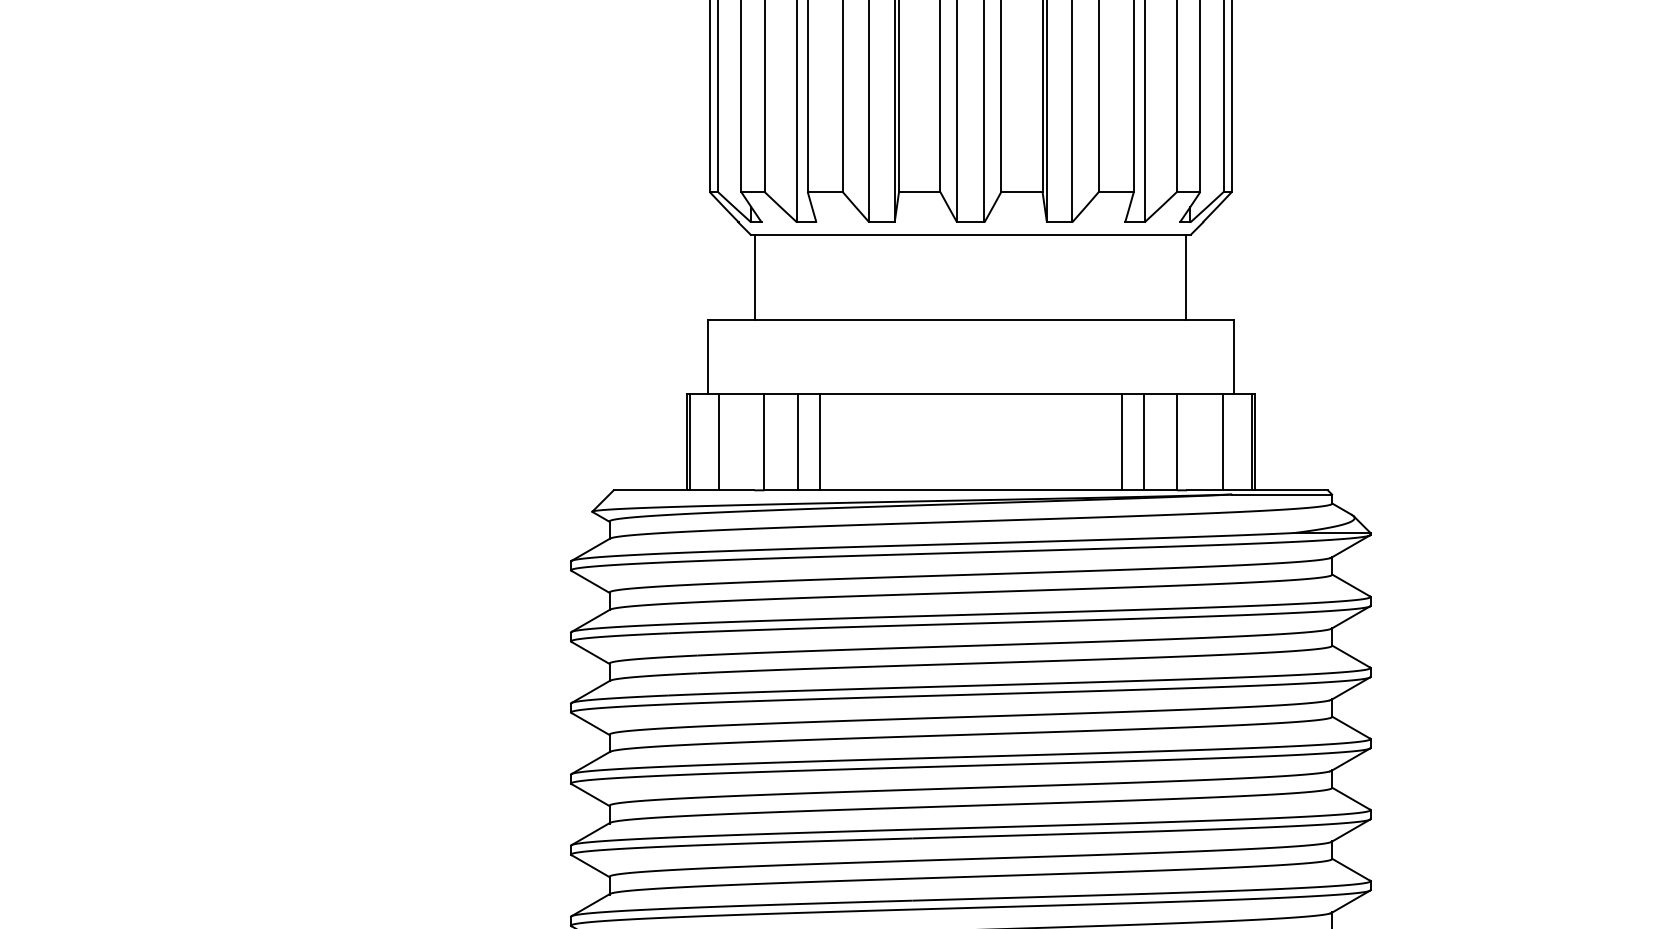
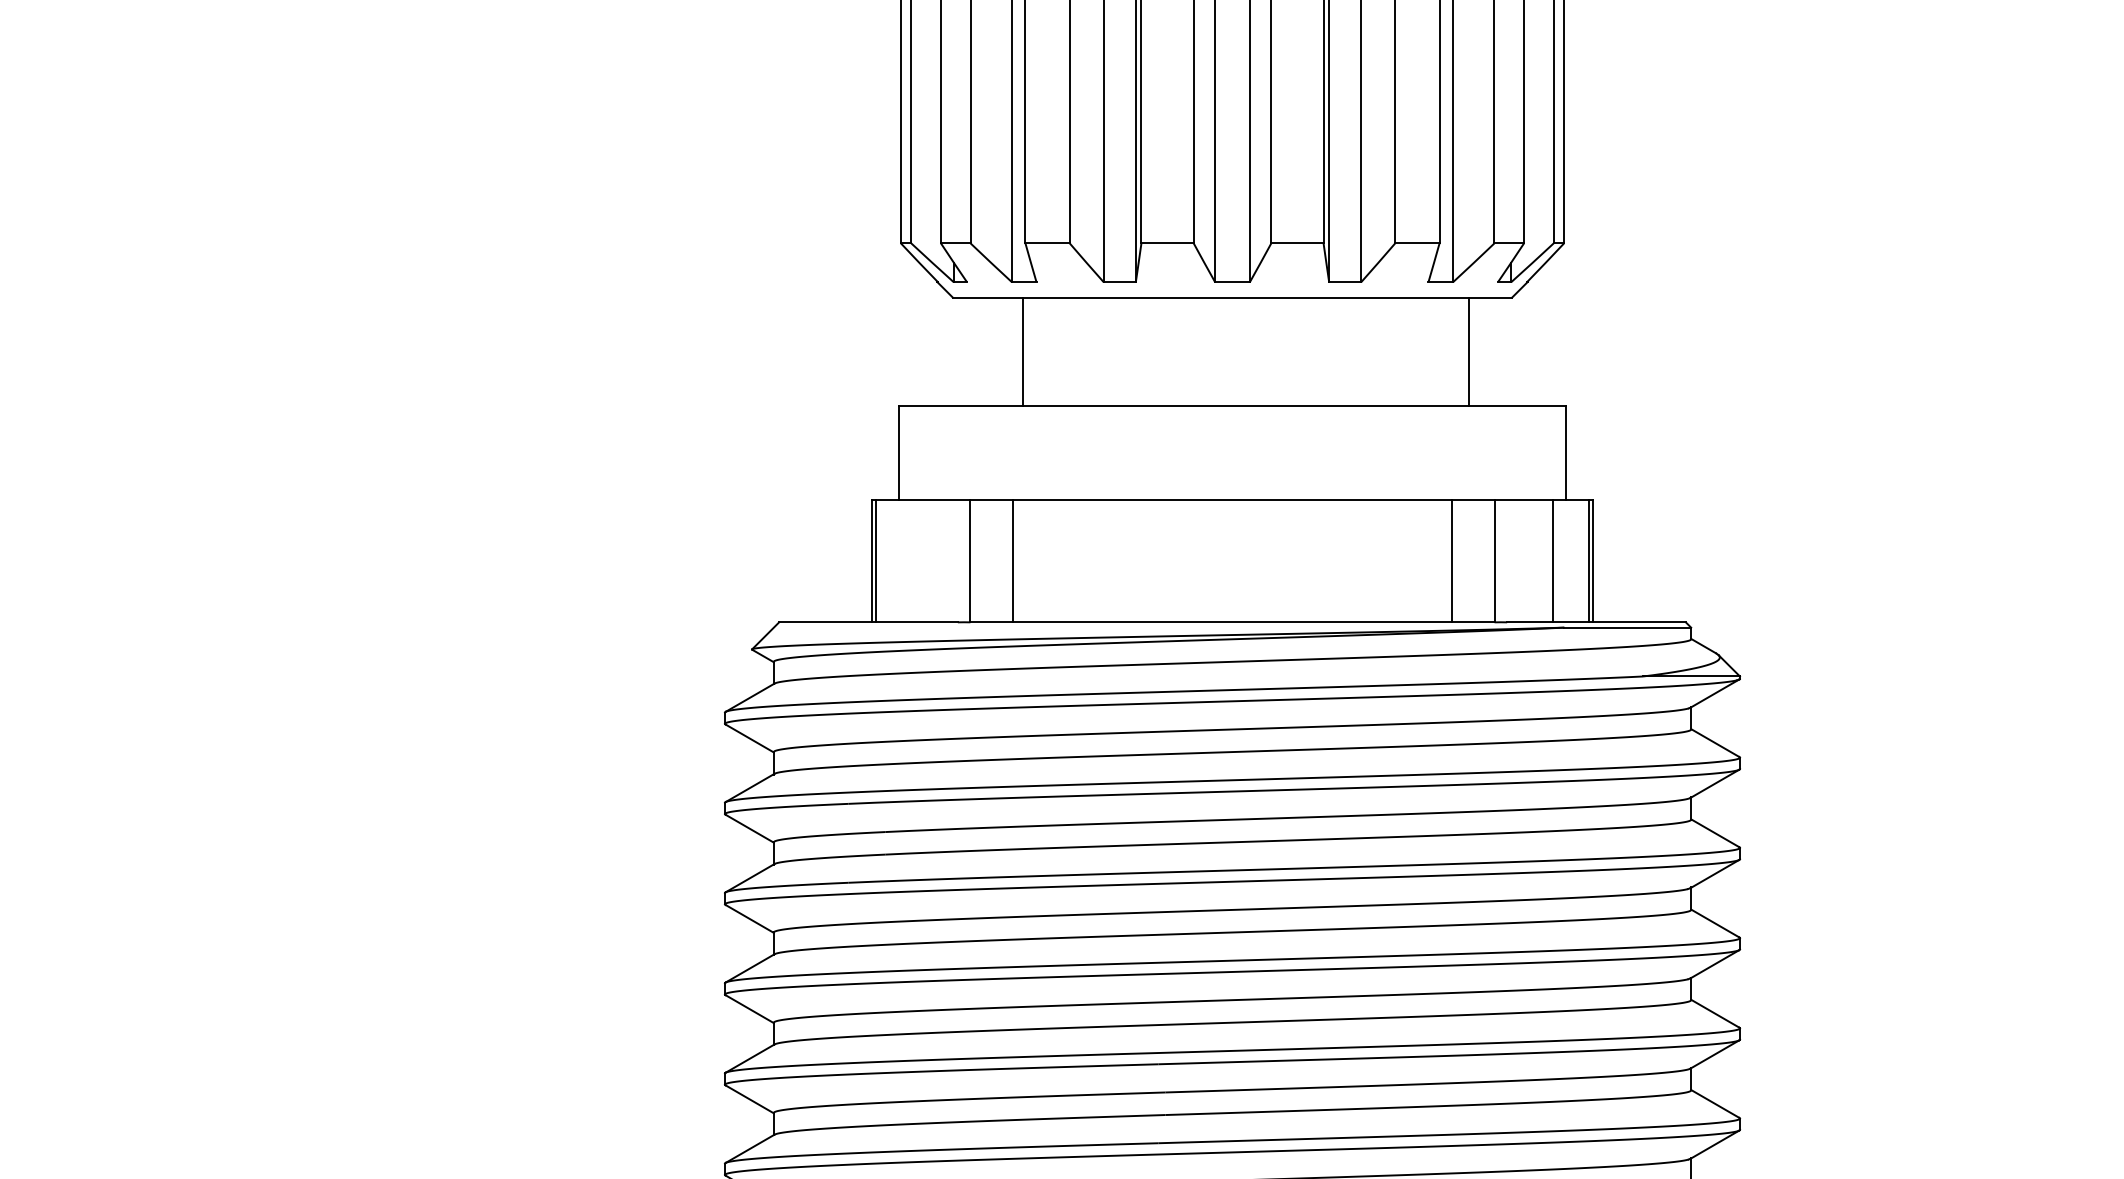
line: (755, 277) -> (1023, 351), moved
line: (1185, 277) -> (1468, 351), moved
line: (718, 441) -> (912, 560), removed
line: (820, 441) -> (1041, 560), removed
line: (1121, 441) -> (1423, 560), removed

